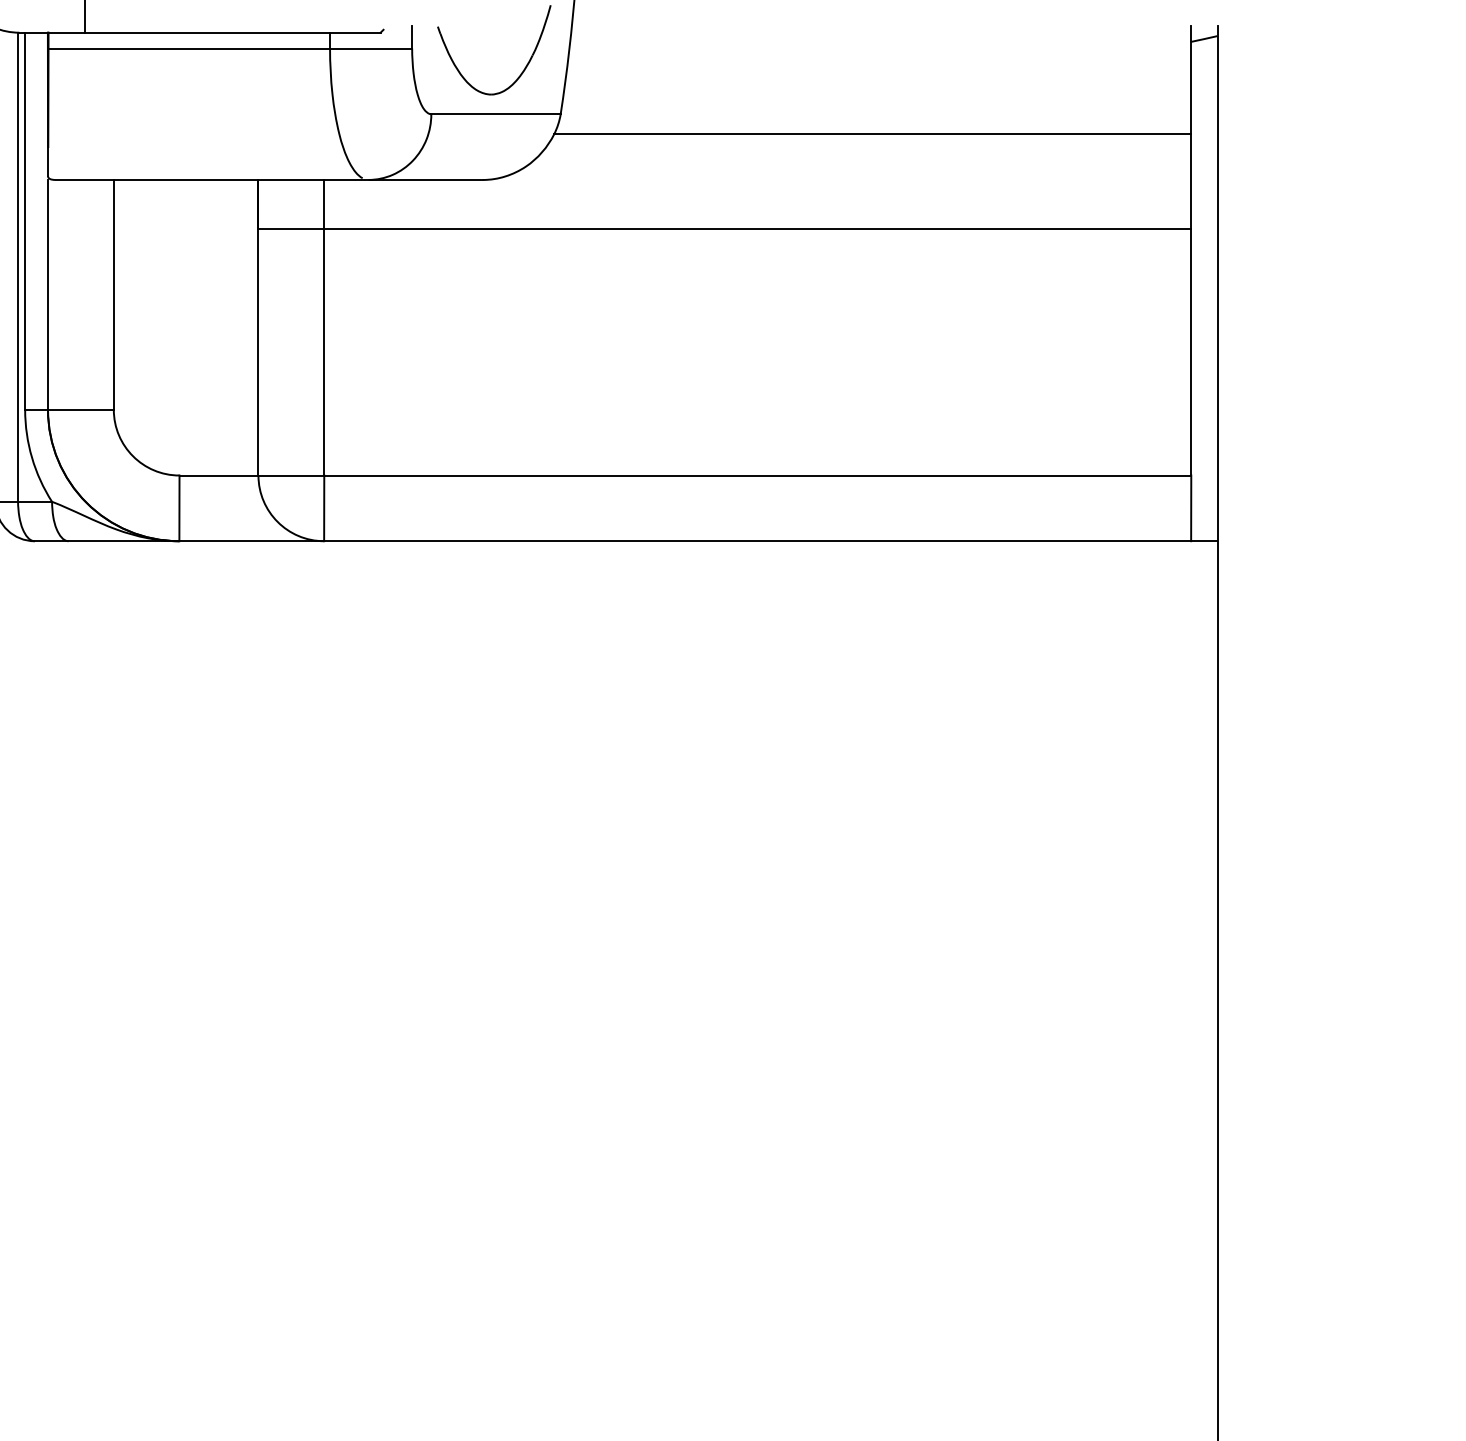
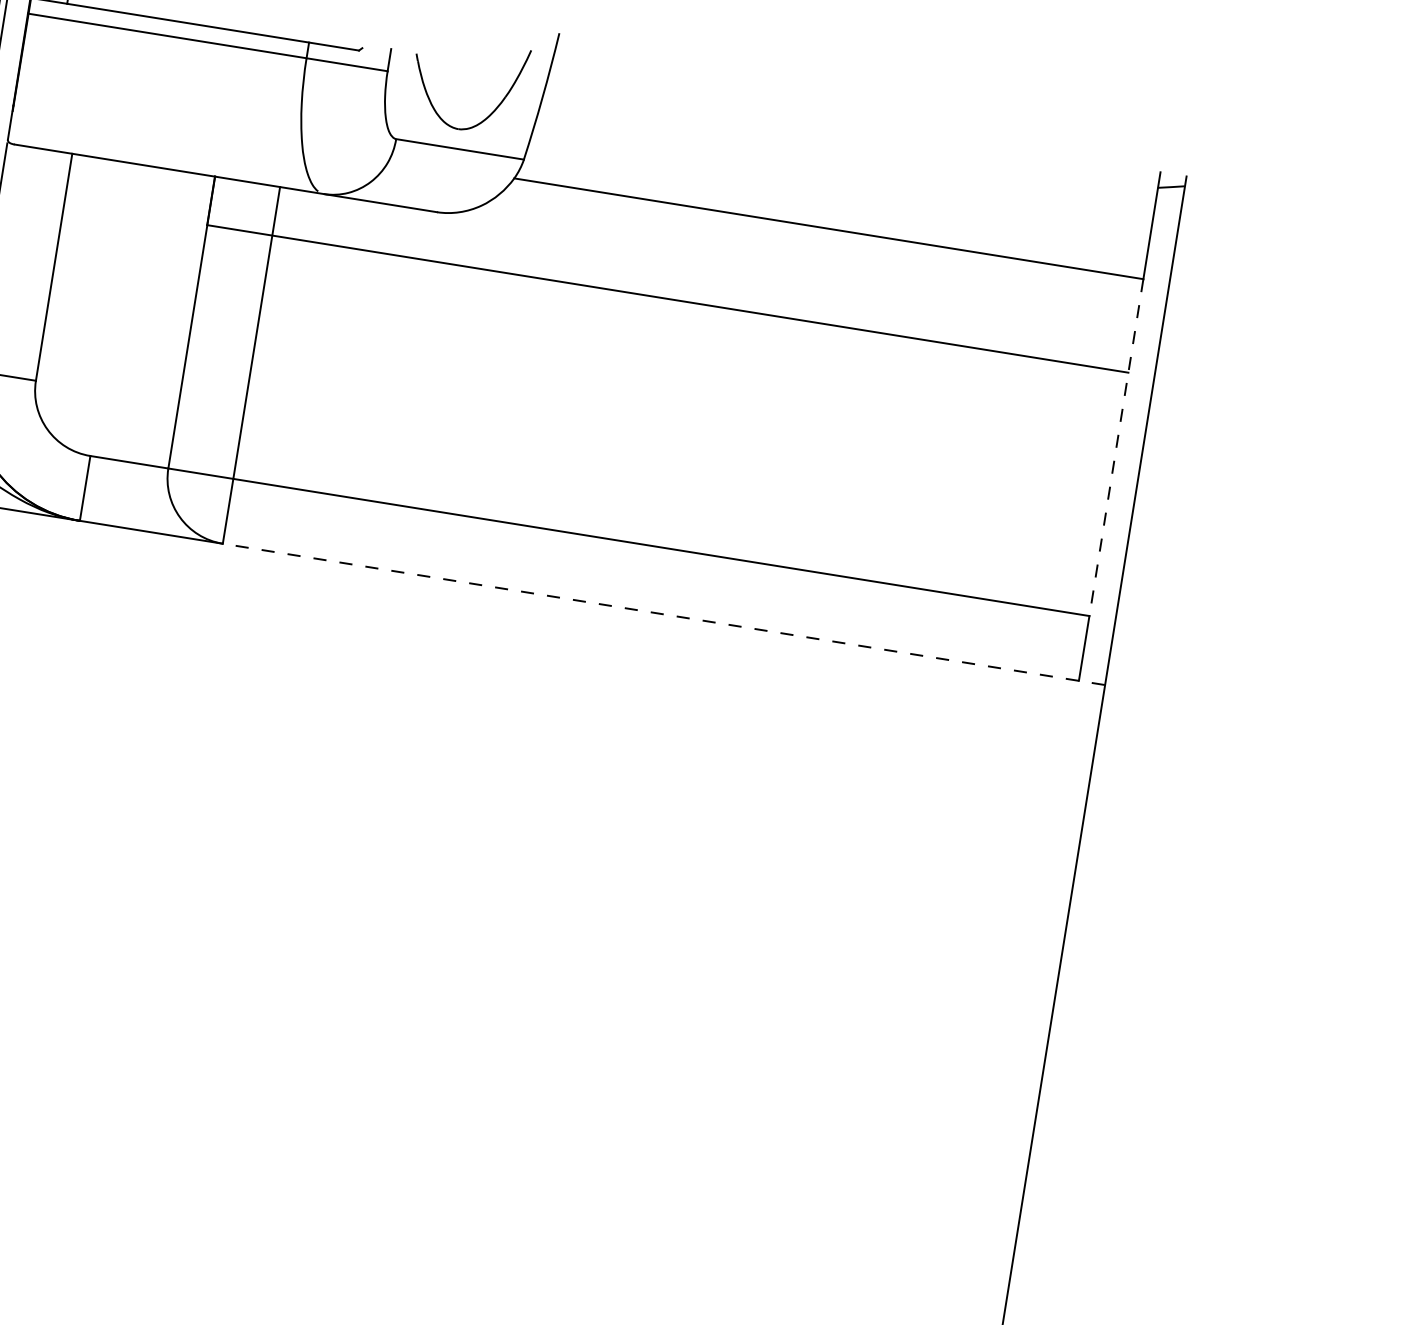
line: (1191, 304) -> (1116, 447), solid -> dashed
line: (770, 541) -> (663, 614), solid -> dashed

